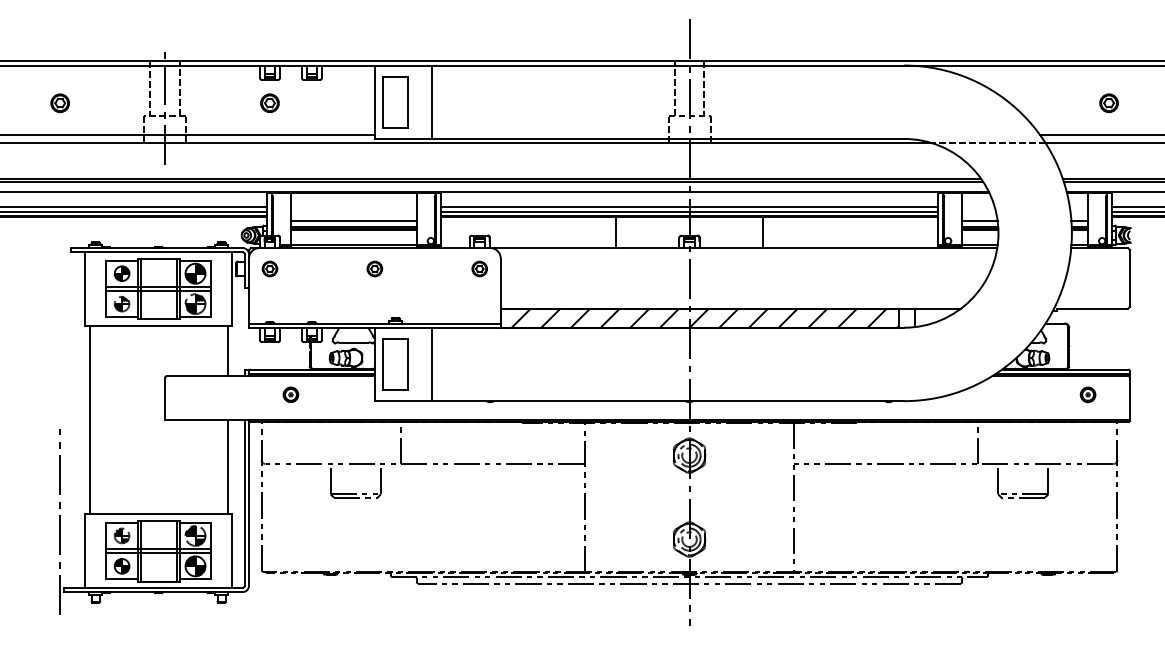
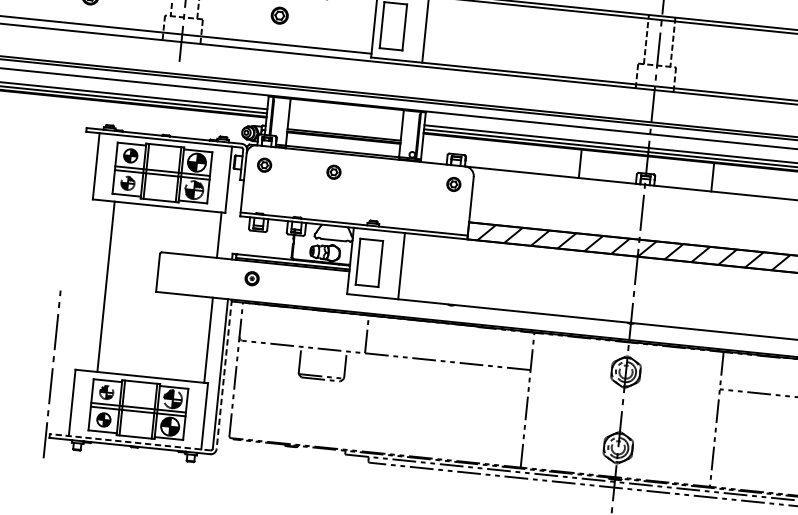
line: (353, 220) -> (344, 129), removed
part: (374, 268) -> (333, 171), moved
part: (290, 394) -> (251, 278), moved
line: (89, 419) -> (106, 286), moved
line: (249, 502) -> (224, 374), solid -> dashed
line: (153, 587) -> (130, 441), solid -> dashed

